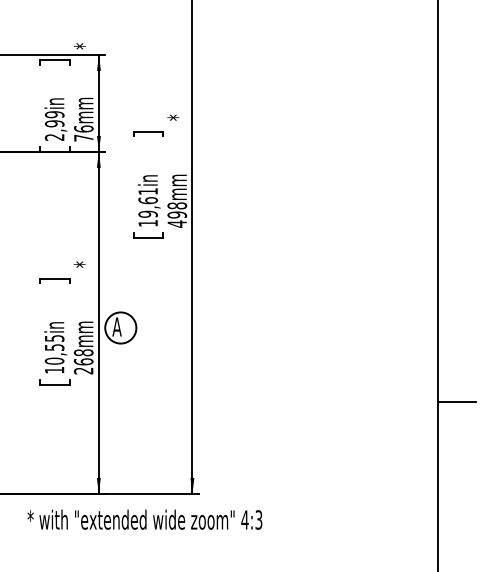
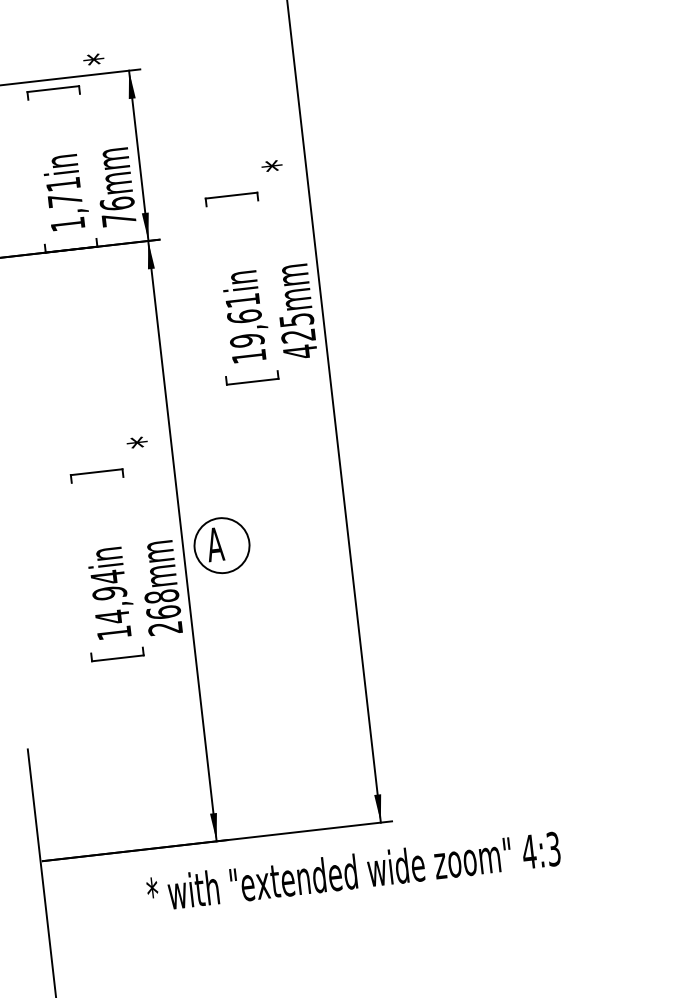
text: (54, 125) -> (65, 203), 2,99in -> 1,71in
text: (177, 210) -> (298, 328), 498mm -> 425mm
text: (54, 349) -> (109, 596), 10,55in -> 14,94in
text: (144, 519) -> (352, 871), moved

